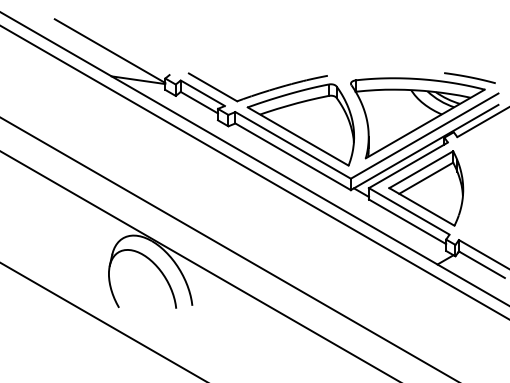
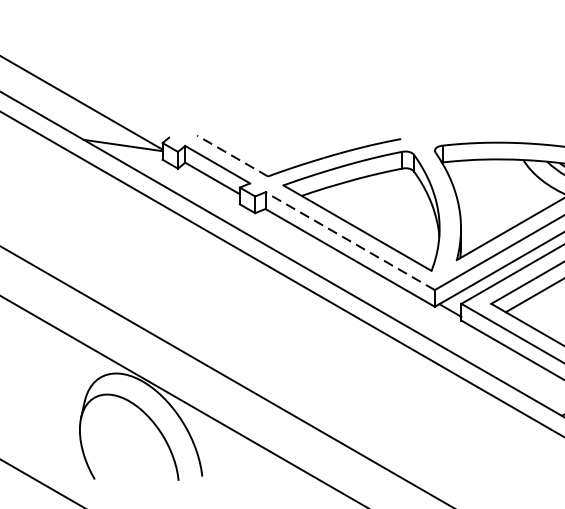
line: (213, 87) -> (233, 156), solid -> dashed
line: (293, 145) -> (350, 241), solid -> dashed

